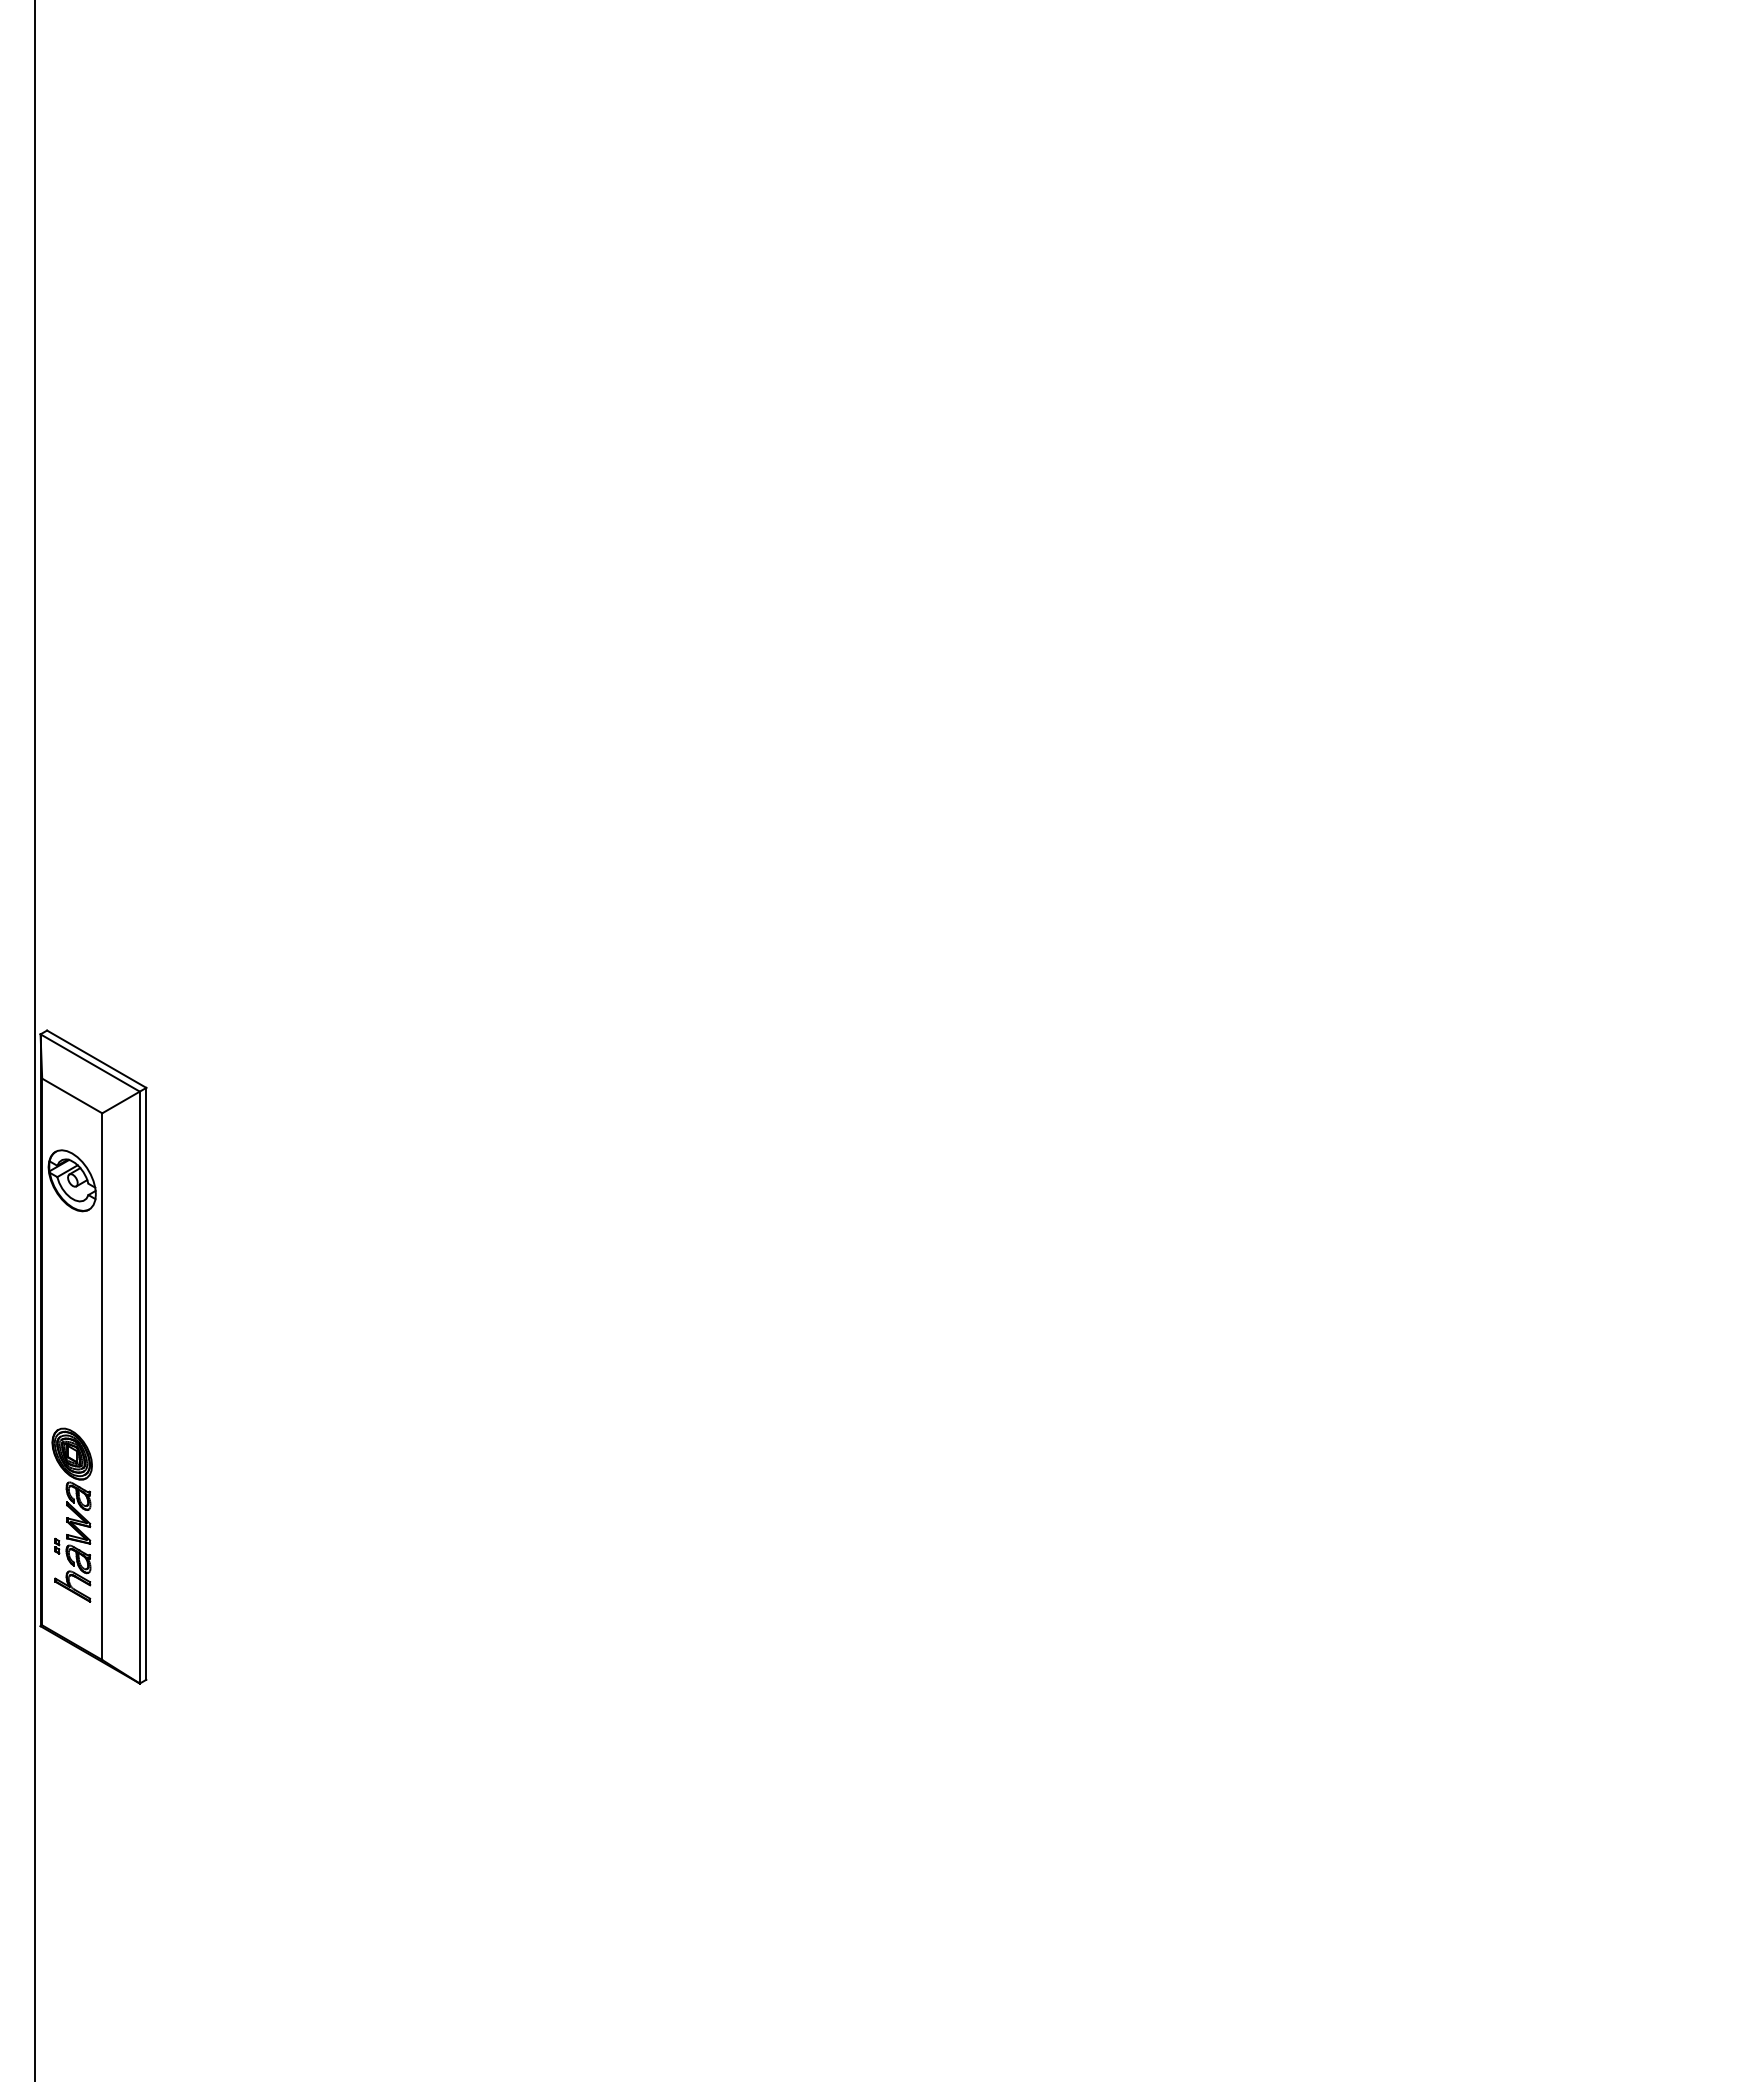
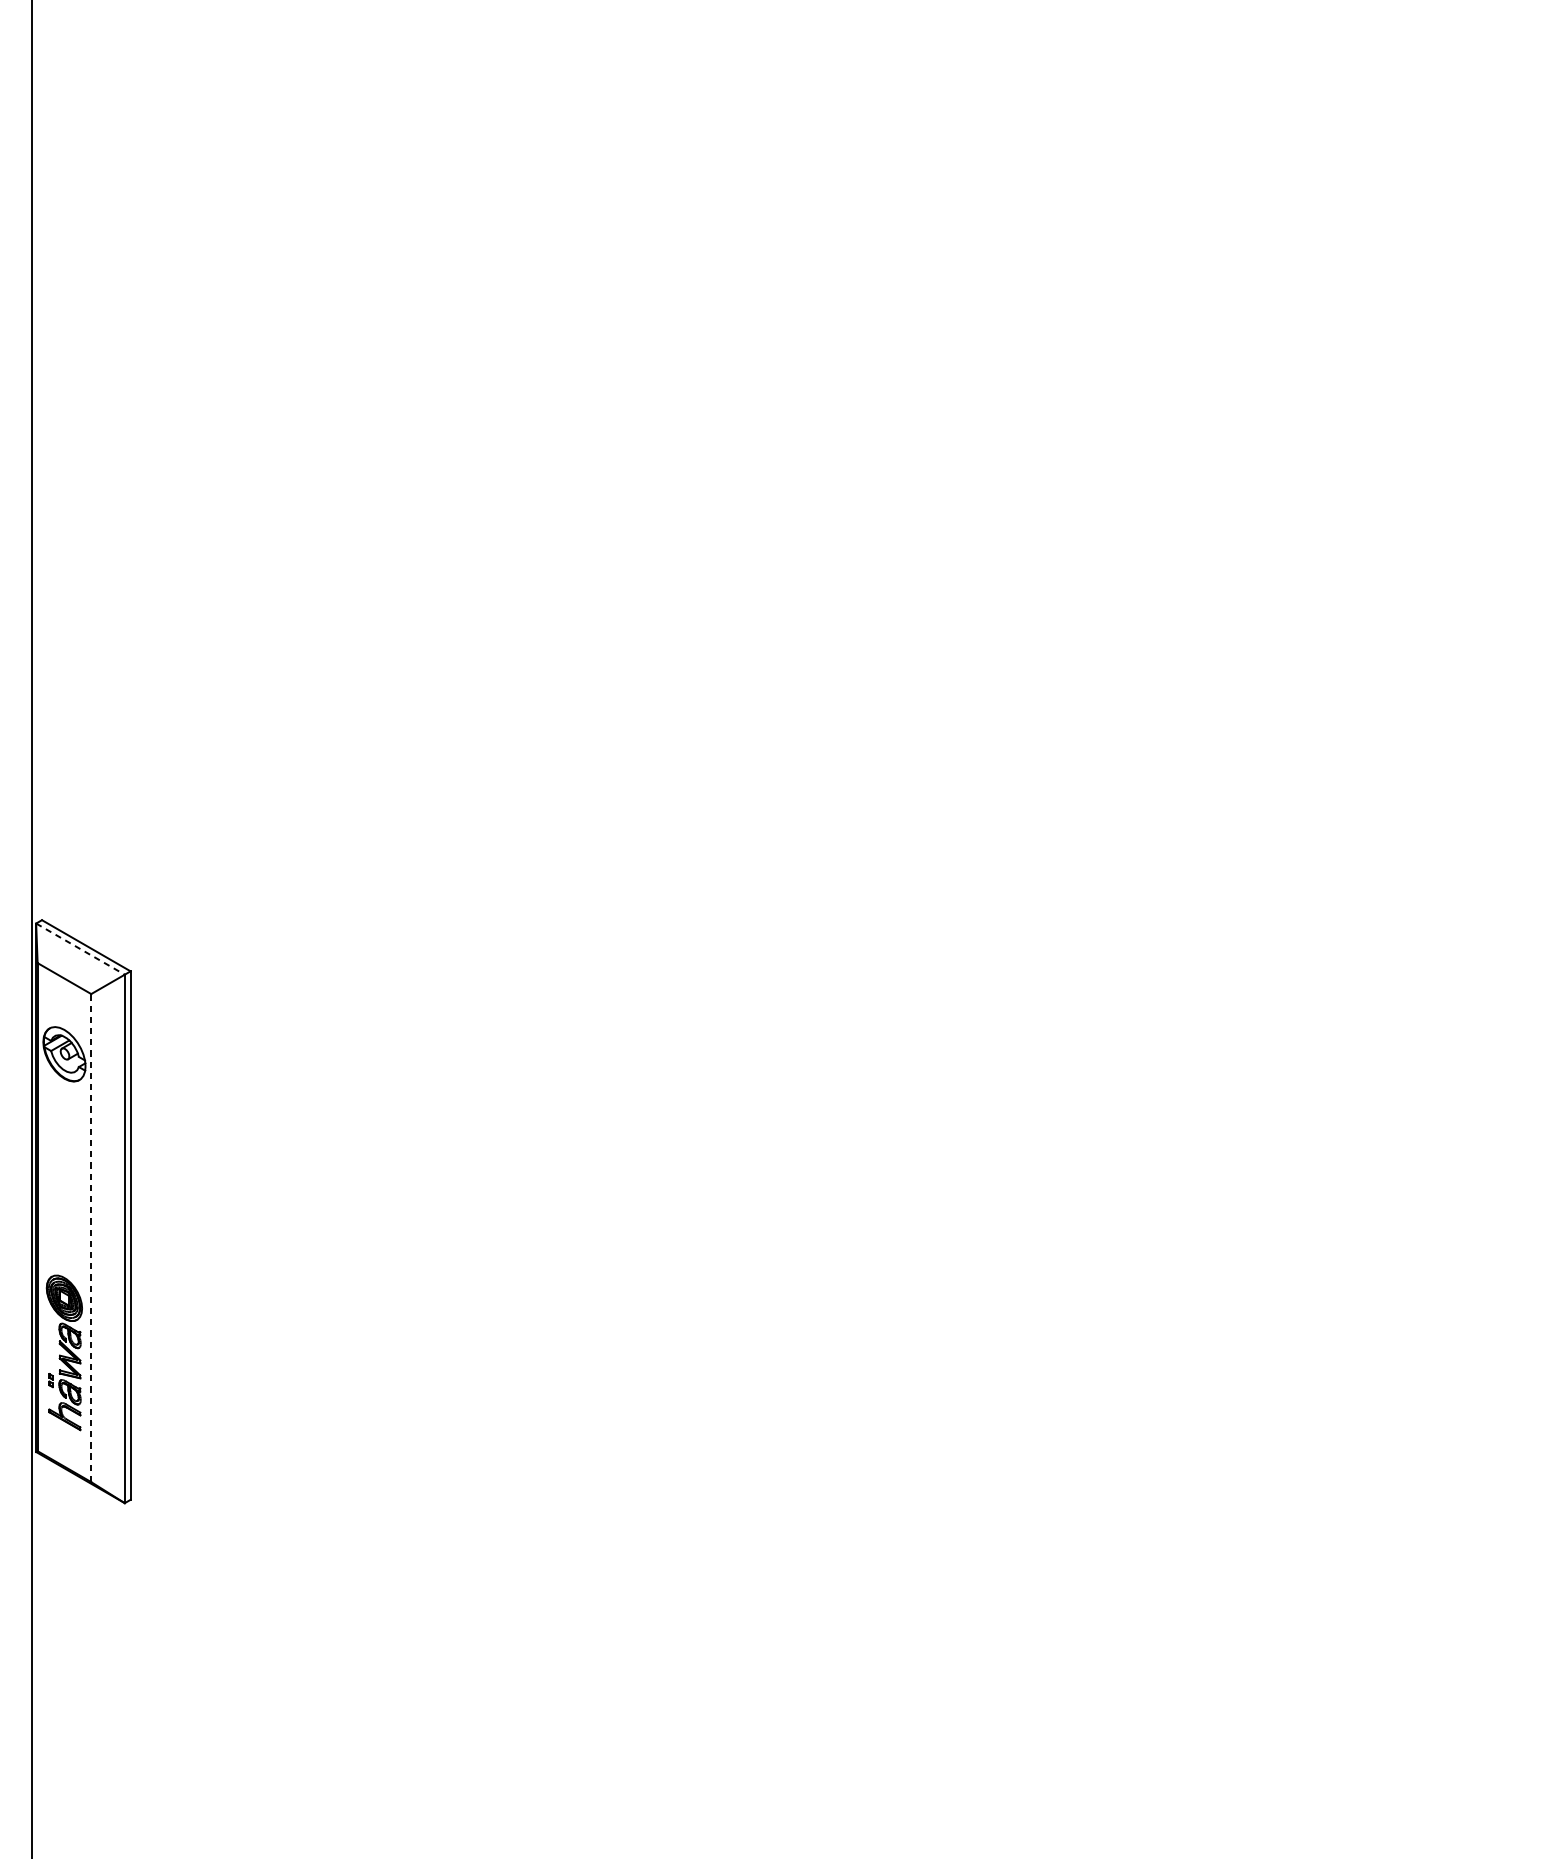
line: (90, 1063) -> (80, 949), solid -> dashed
line: (102, 1386) -> (91, 1237), solid -> dashed

